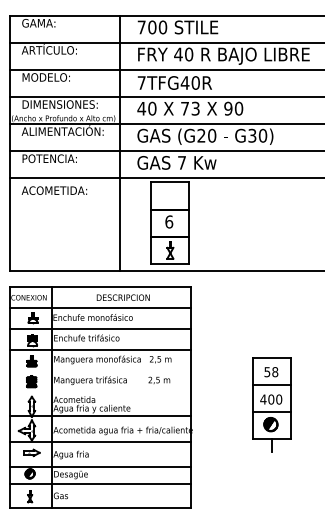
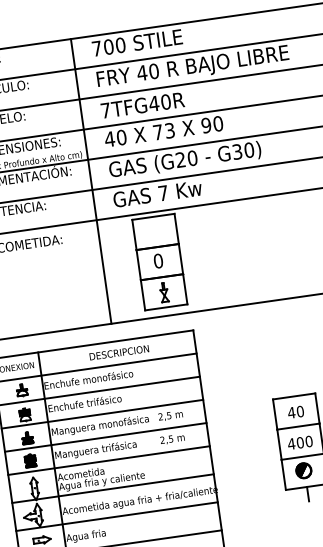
text: (169, 221) -> (158, 260), 6 -> 0
line: (100, 370) -> (105, 437), added
text: (271, 372) -> (296, 412), 58 -> 40
line: (100, 391) -> (108, 460), added

